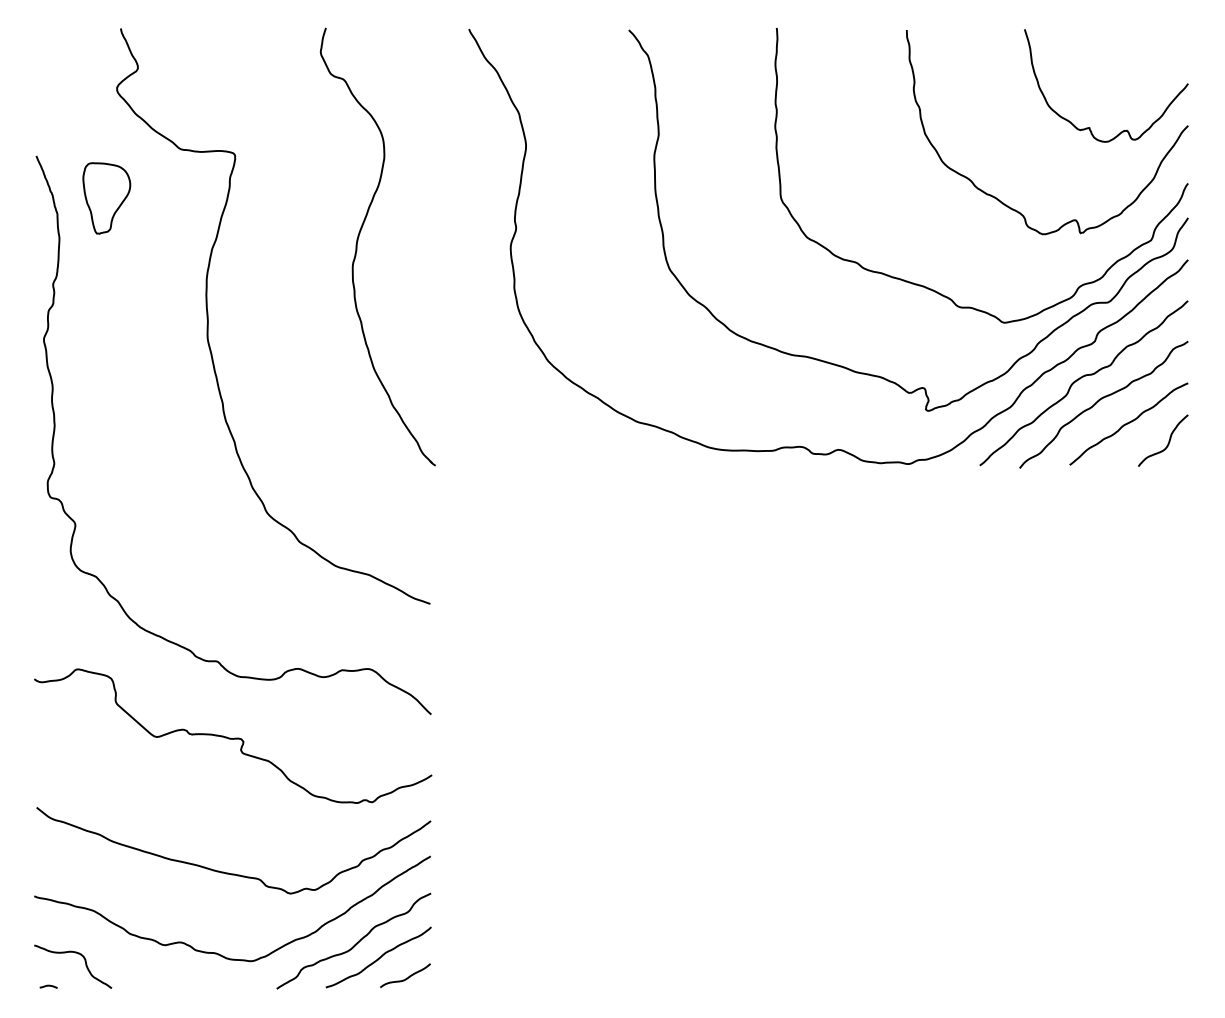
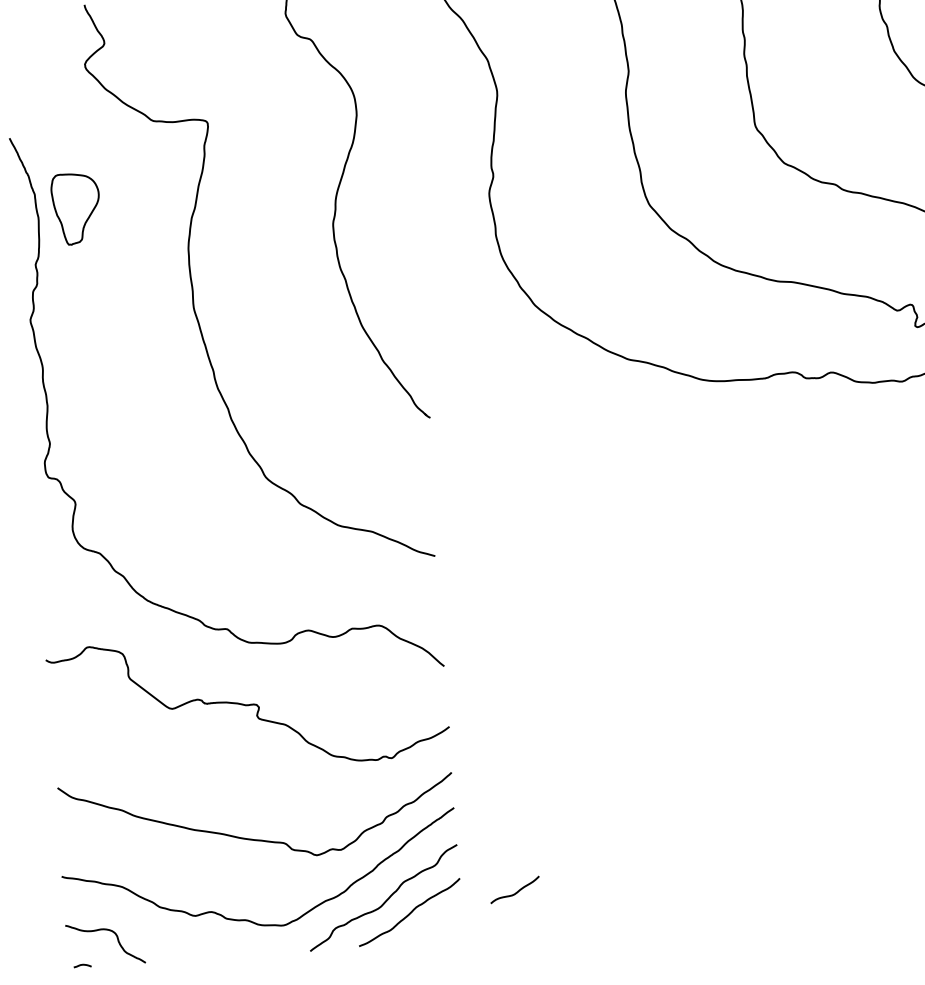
part: (106, 198) -> (76, 209), moved
curve: (406, 977) -> (516, 891), moved

